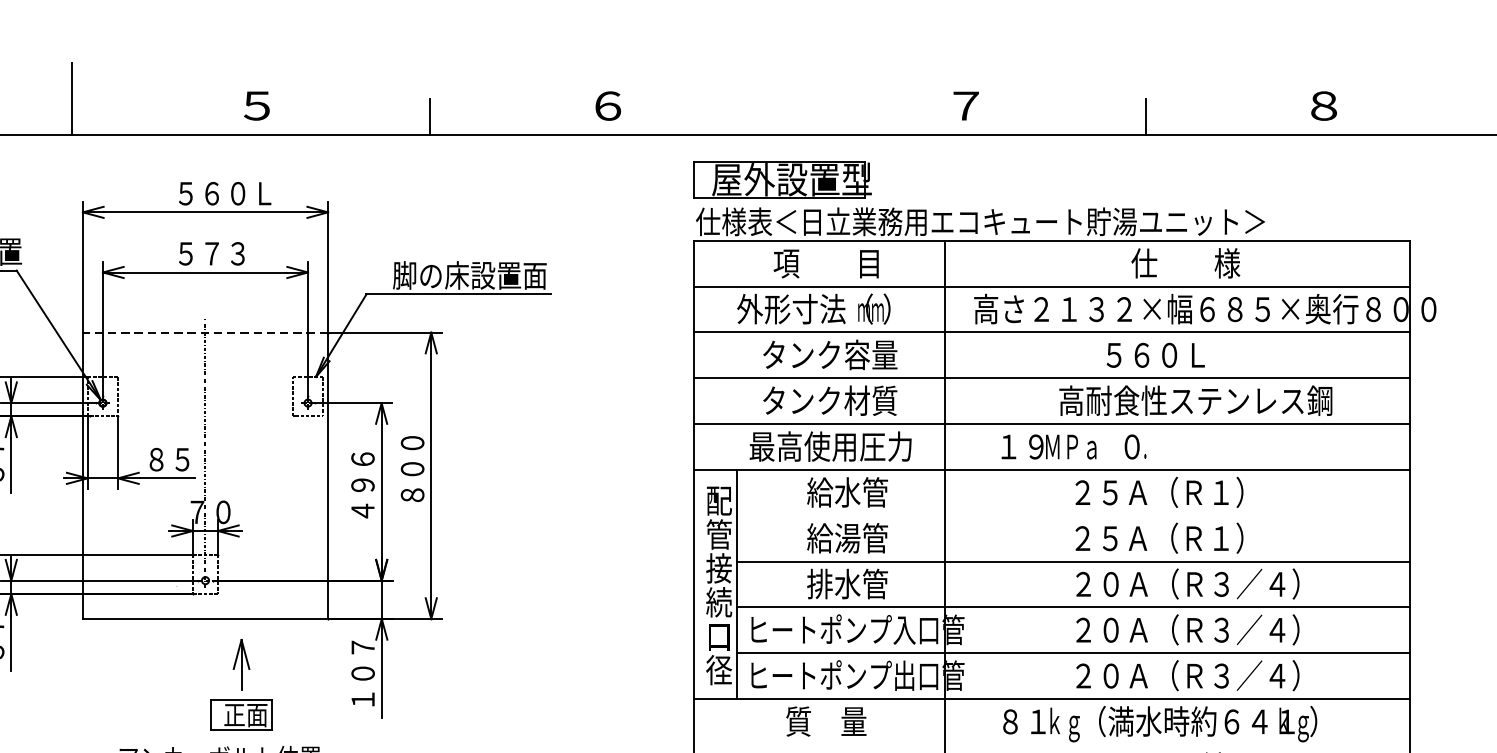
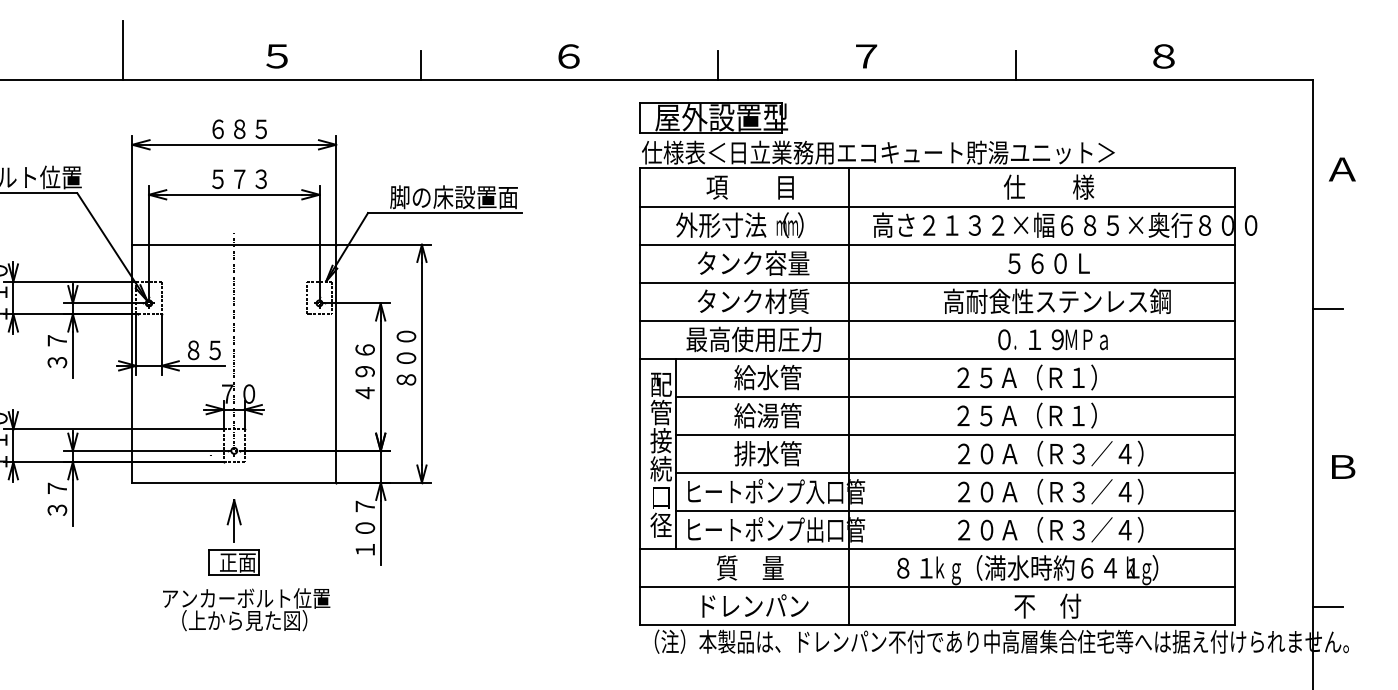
line: (788, 116) -> (718, 65), added
text: (225, 192) -> (250, 128), ５６０Ｌ -> ６８５
line: (205, 332) -> (234, 244), dashed -> solid
text: (1155, 355) -> (1048, 263), moved
text: (1049, 446) -> (1068, 339), moved
line: (1073, 515) -> (955, 396), added
part: (240, 684) -> (233, 537), moved
line: (1051, 745) -> (937, 587), added

